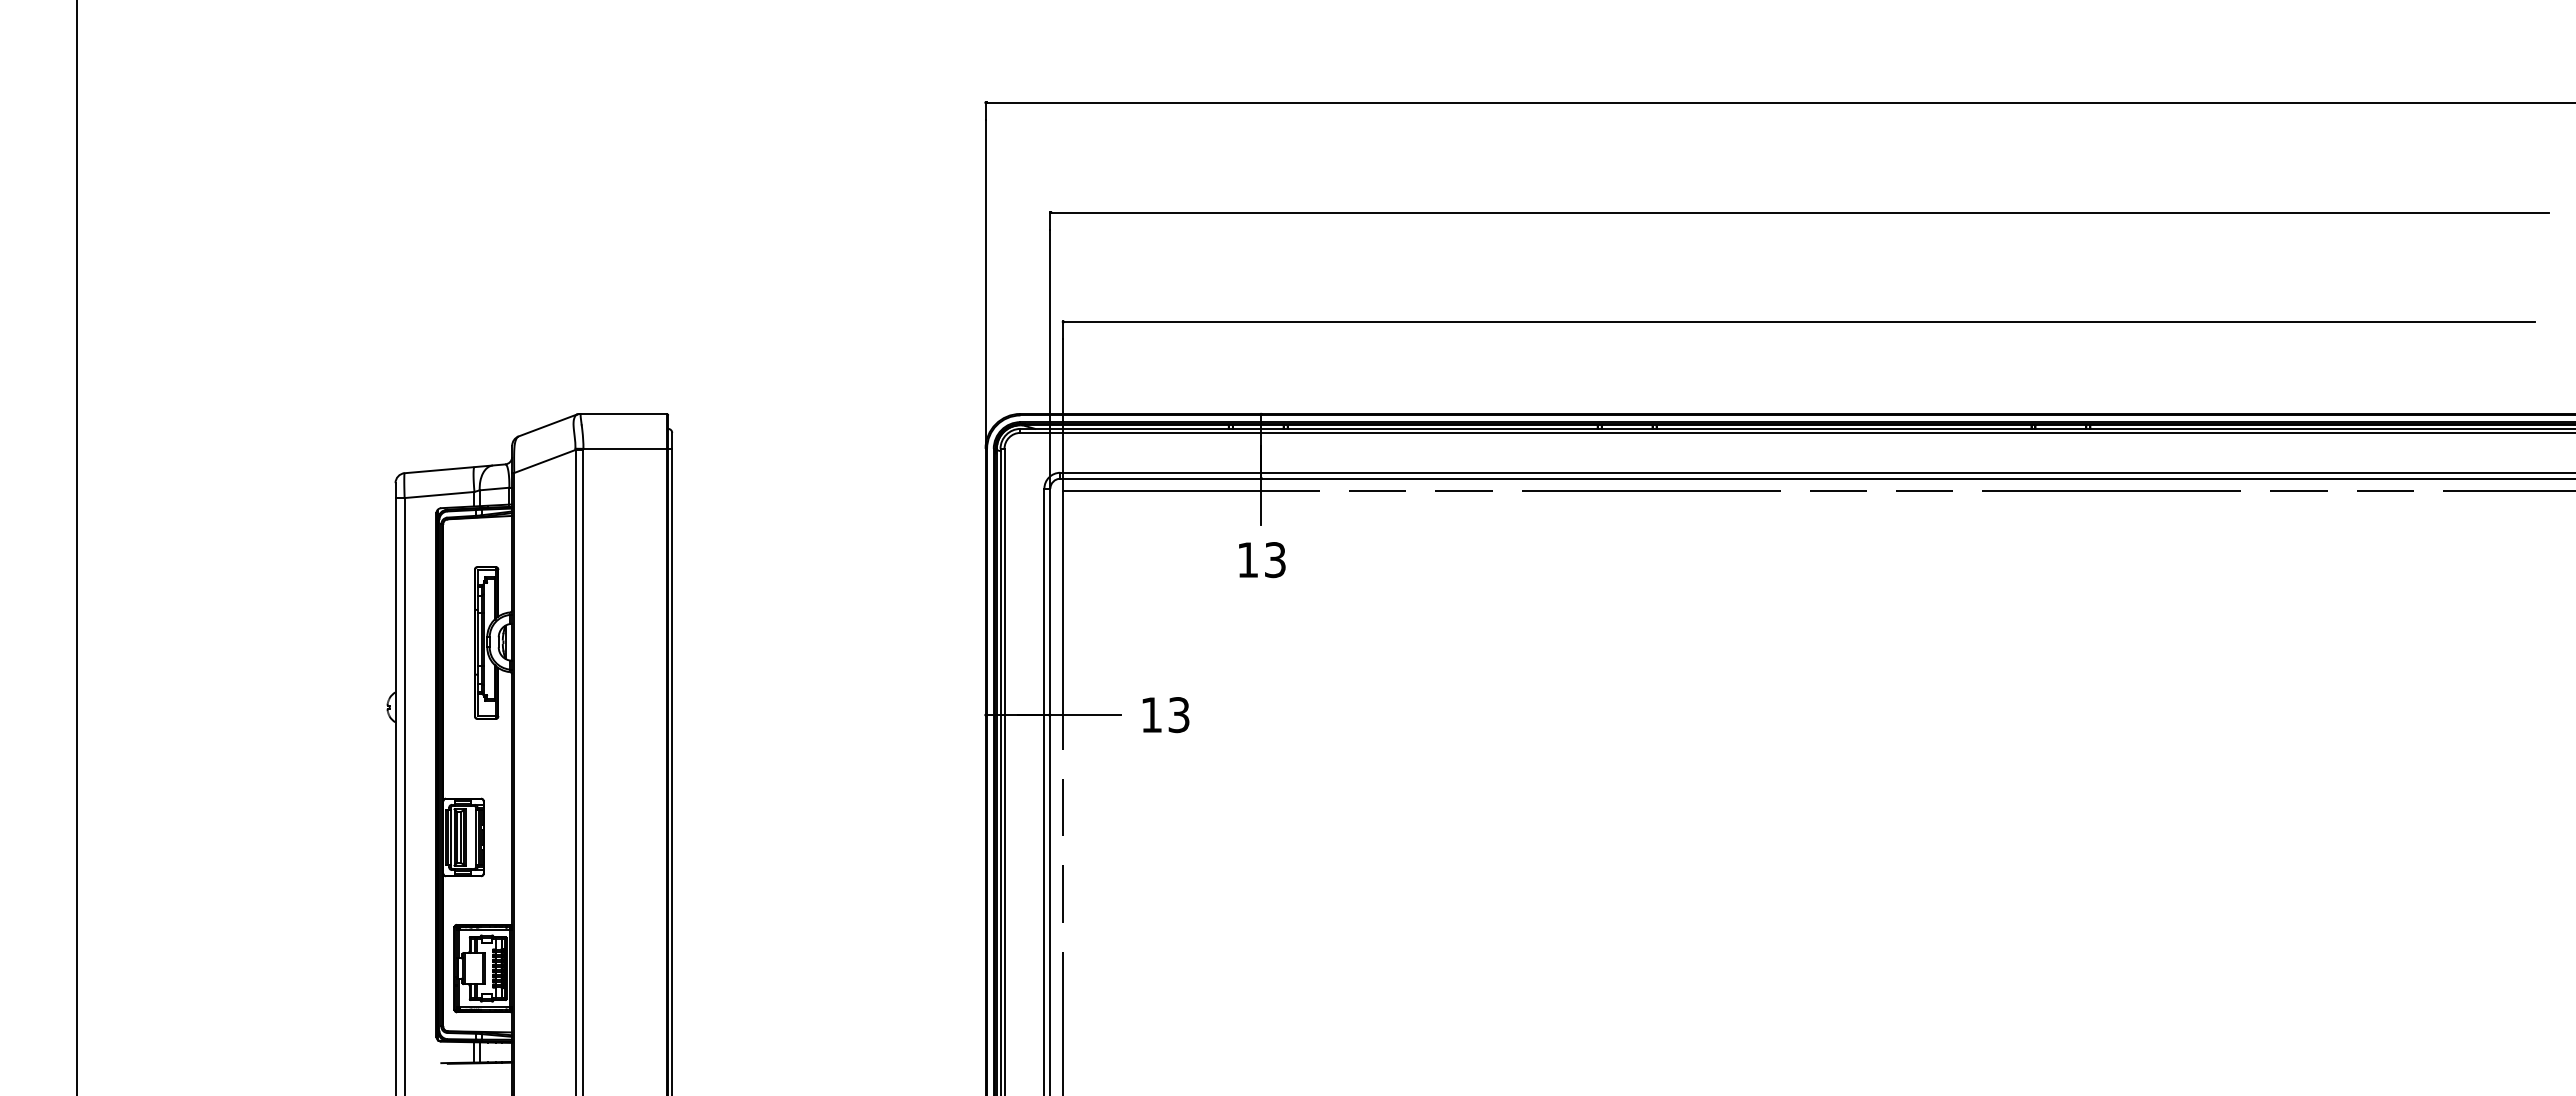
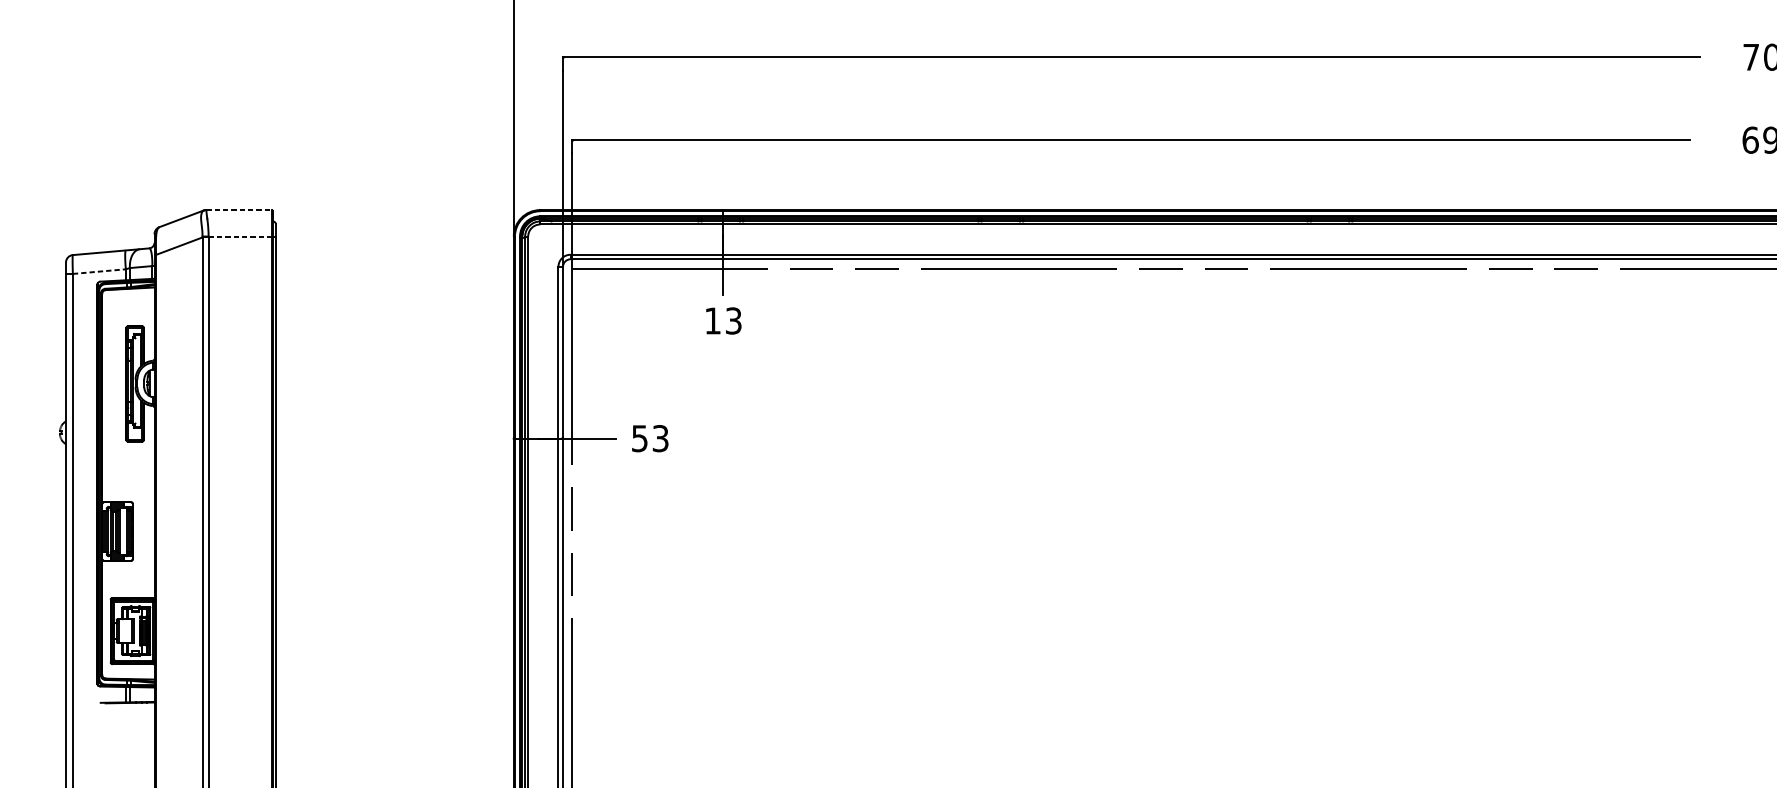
line: (624, 413) -> (239, 209), solid -> dashed
line: (626, 448) -> (241, 236), solid -> dashed
line: (440, 494) -> (100, 271), solid -> dashed
text: (1151, 715) -> (639, 438), 13 -> 53

